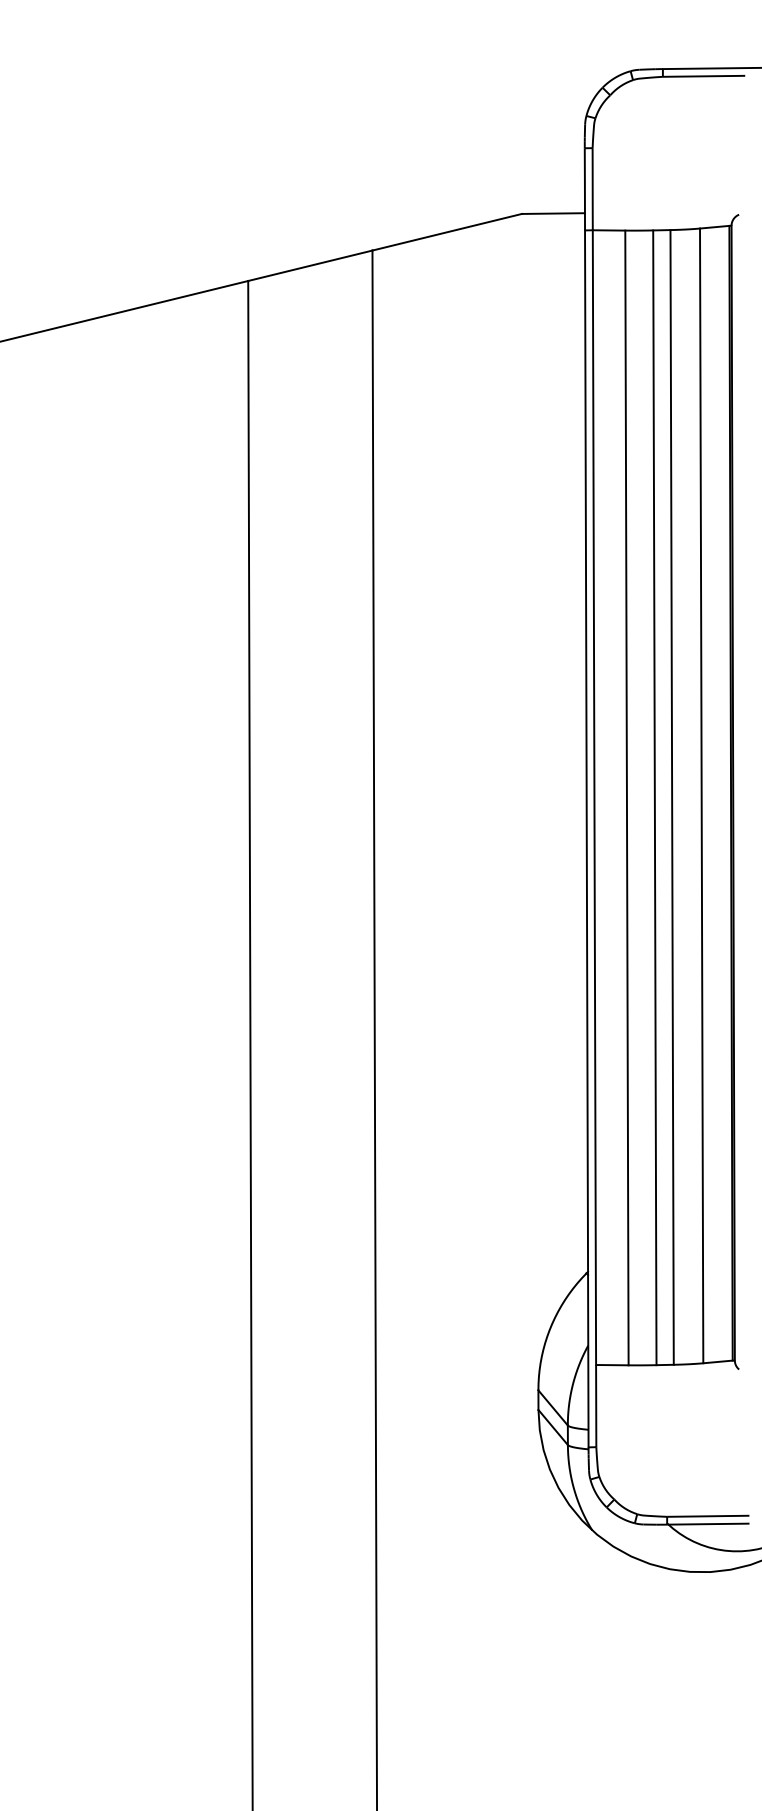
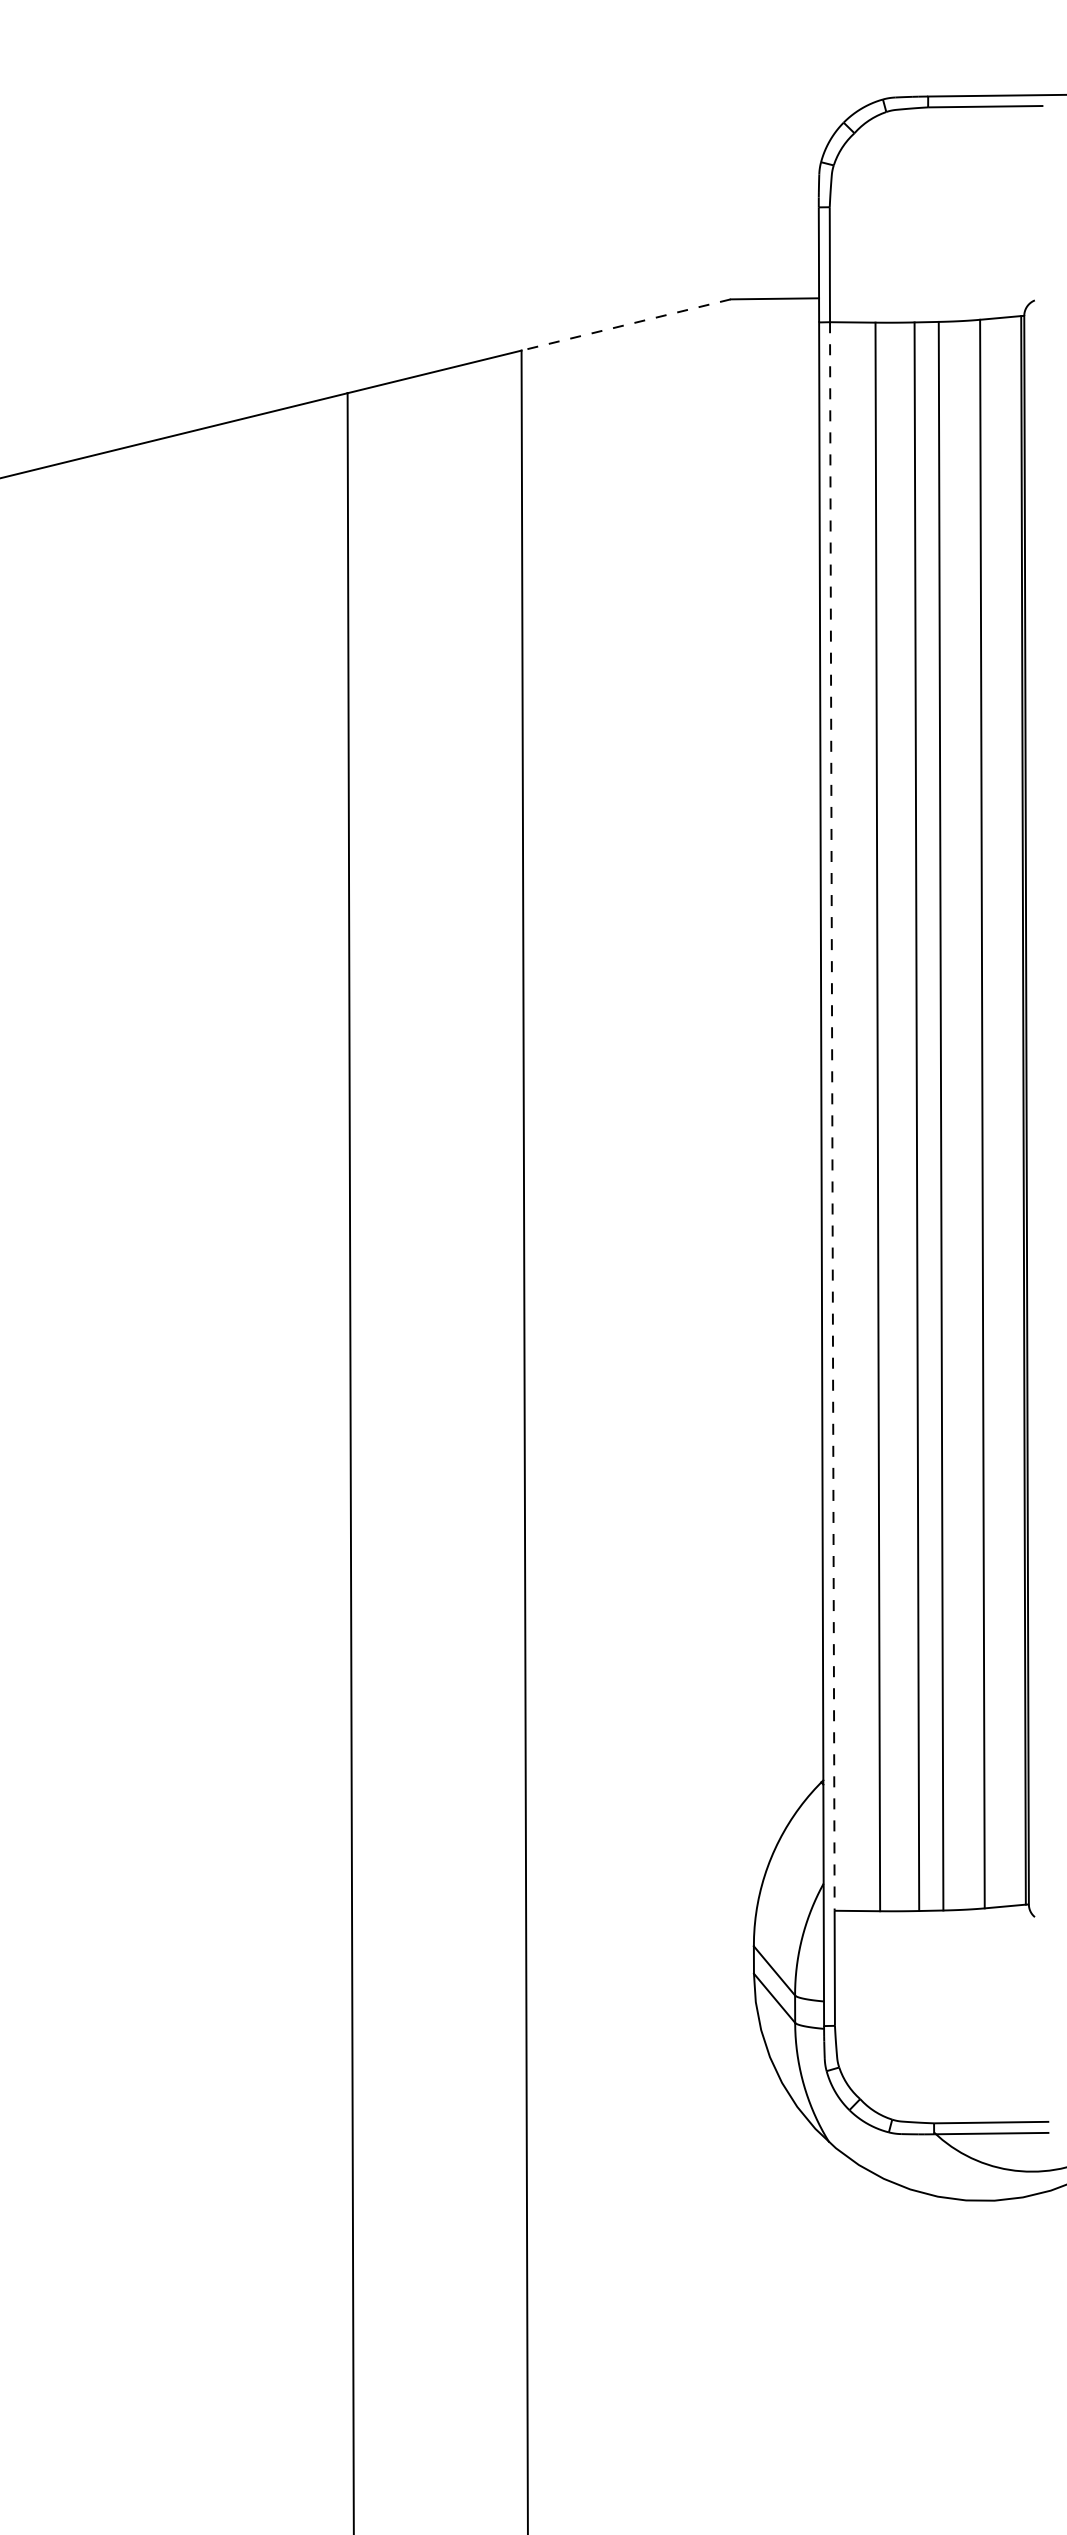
line: (447, 231) -> (626, 324), solid -> dashed
line: (594, 798) -> (832, 1117), solid -> dashed

